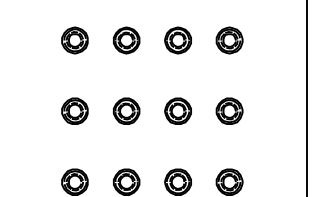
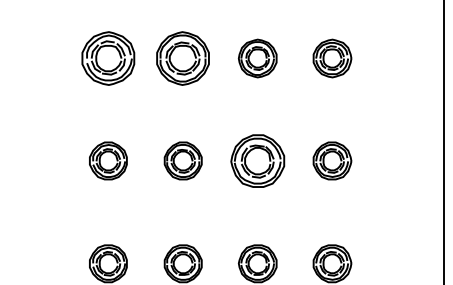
part: (74, 40) -> (107, 58), size x1.4
part: (126, 40) -> (183, 58), size x1.4
part: (177, 110) -> (256, 159), size x1.4

